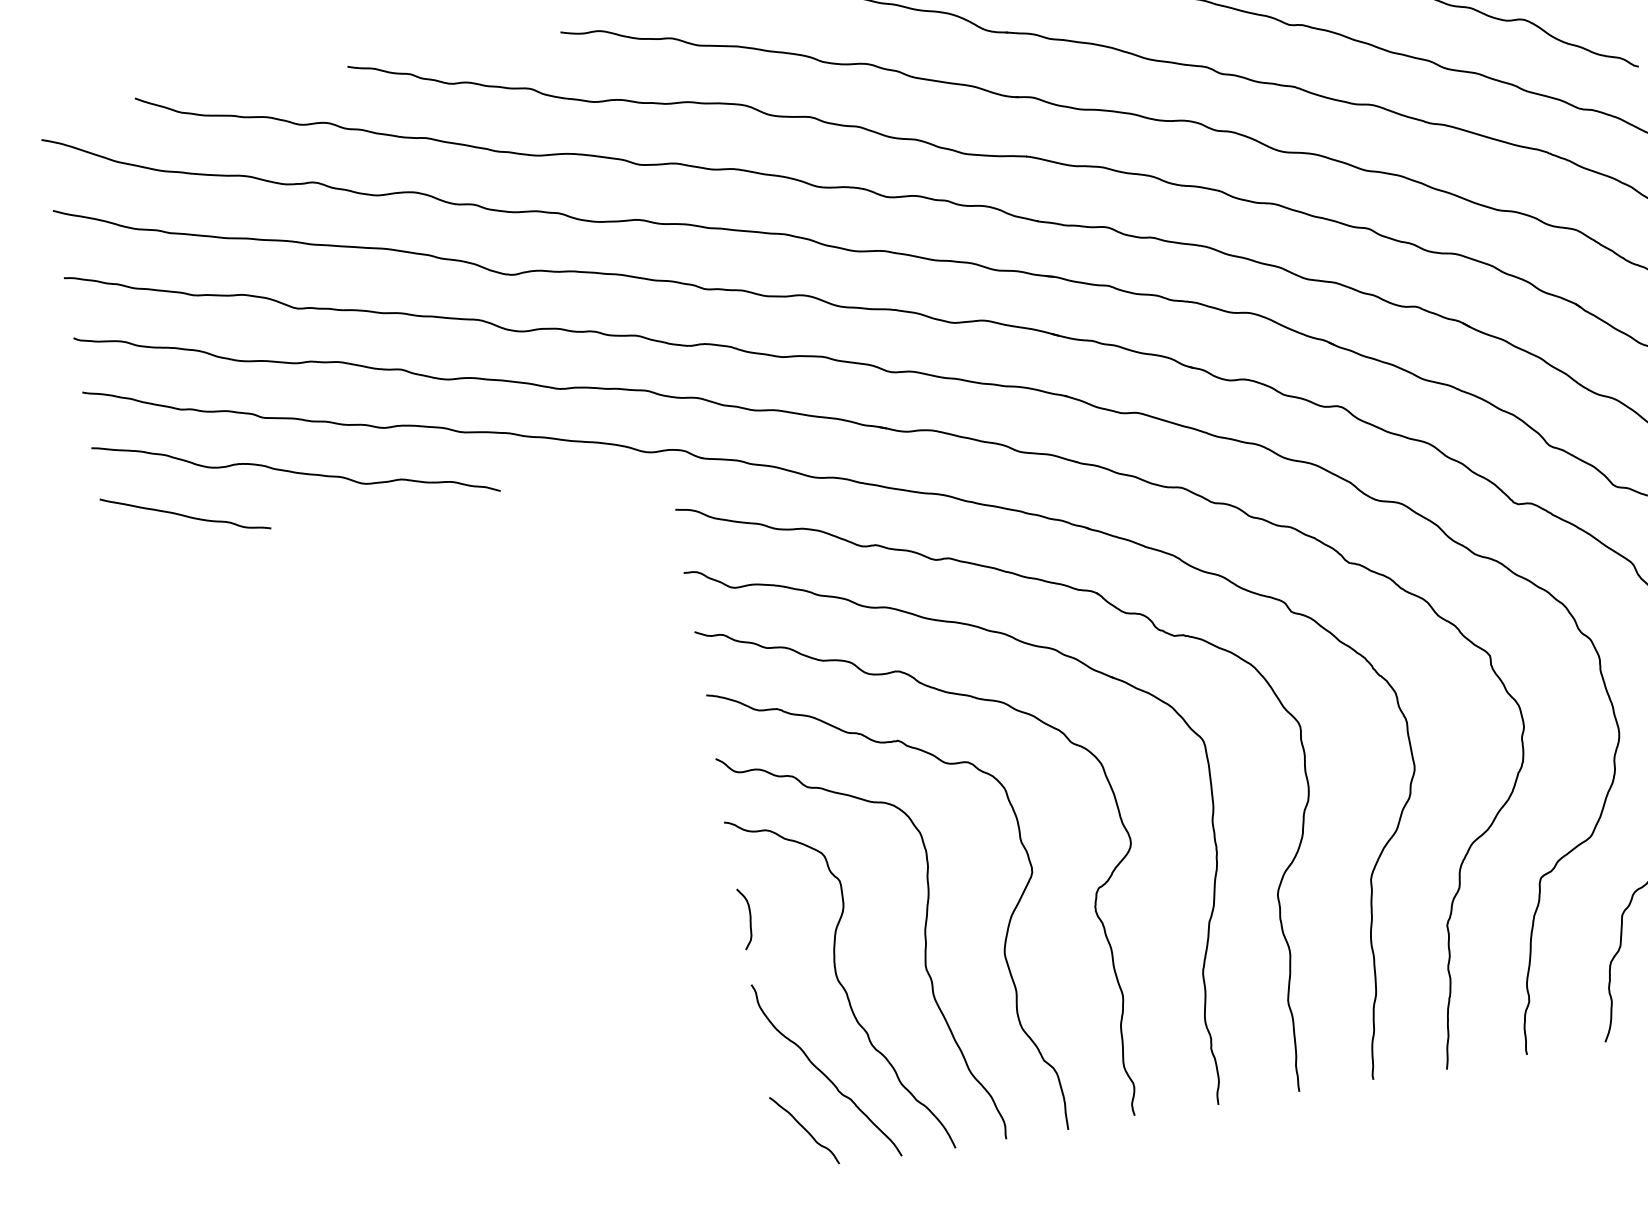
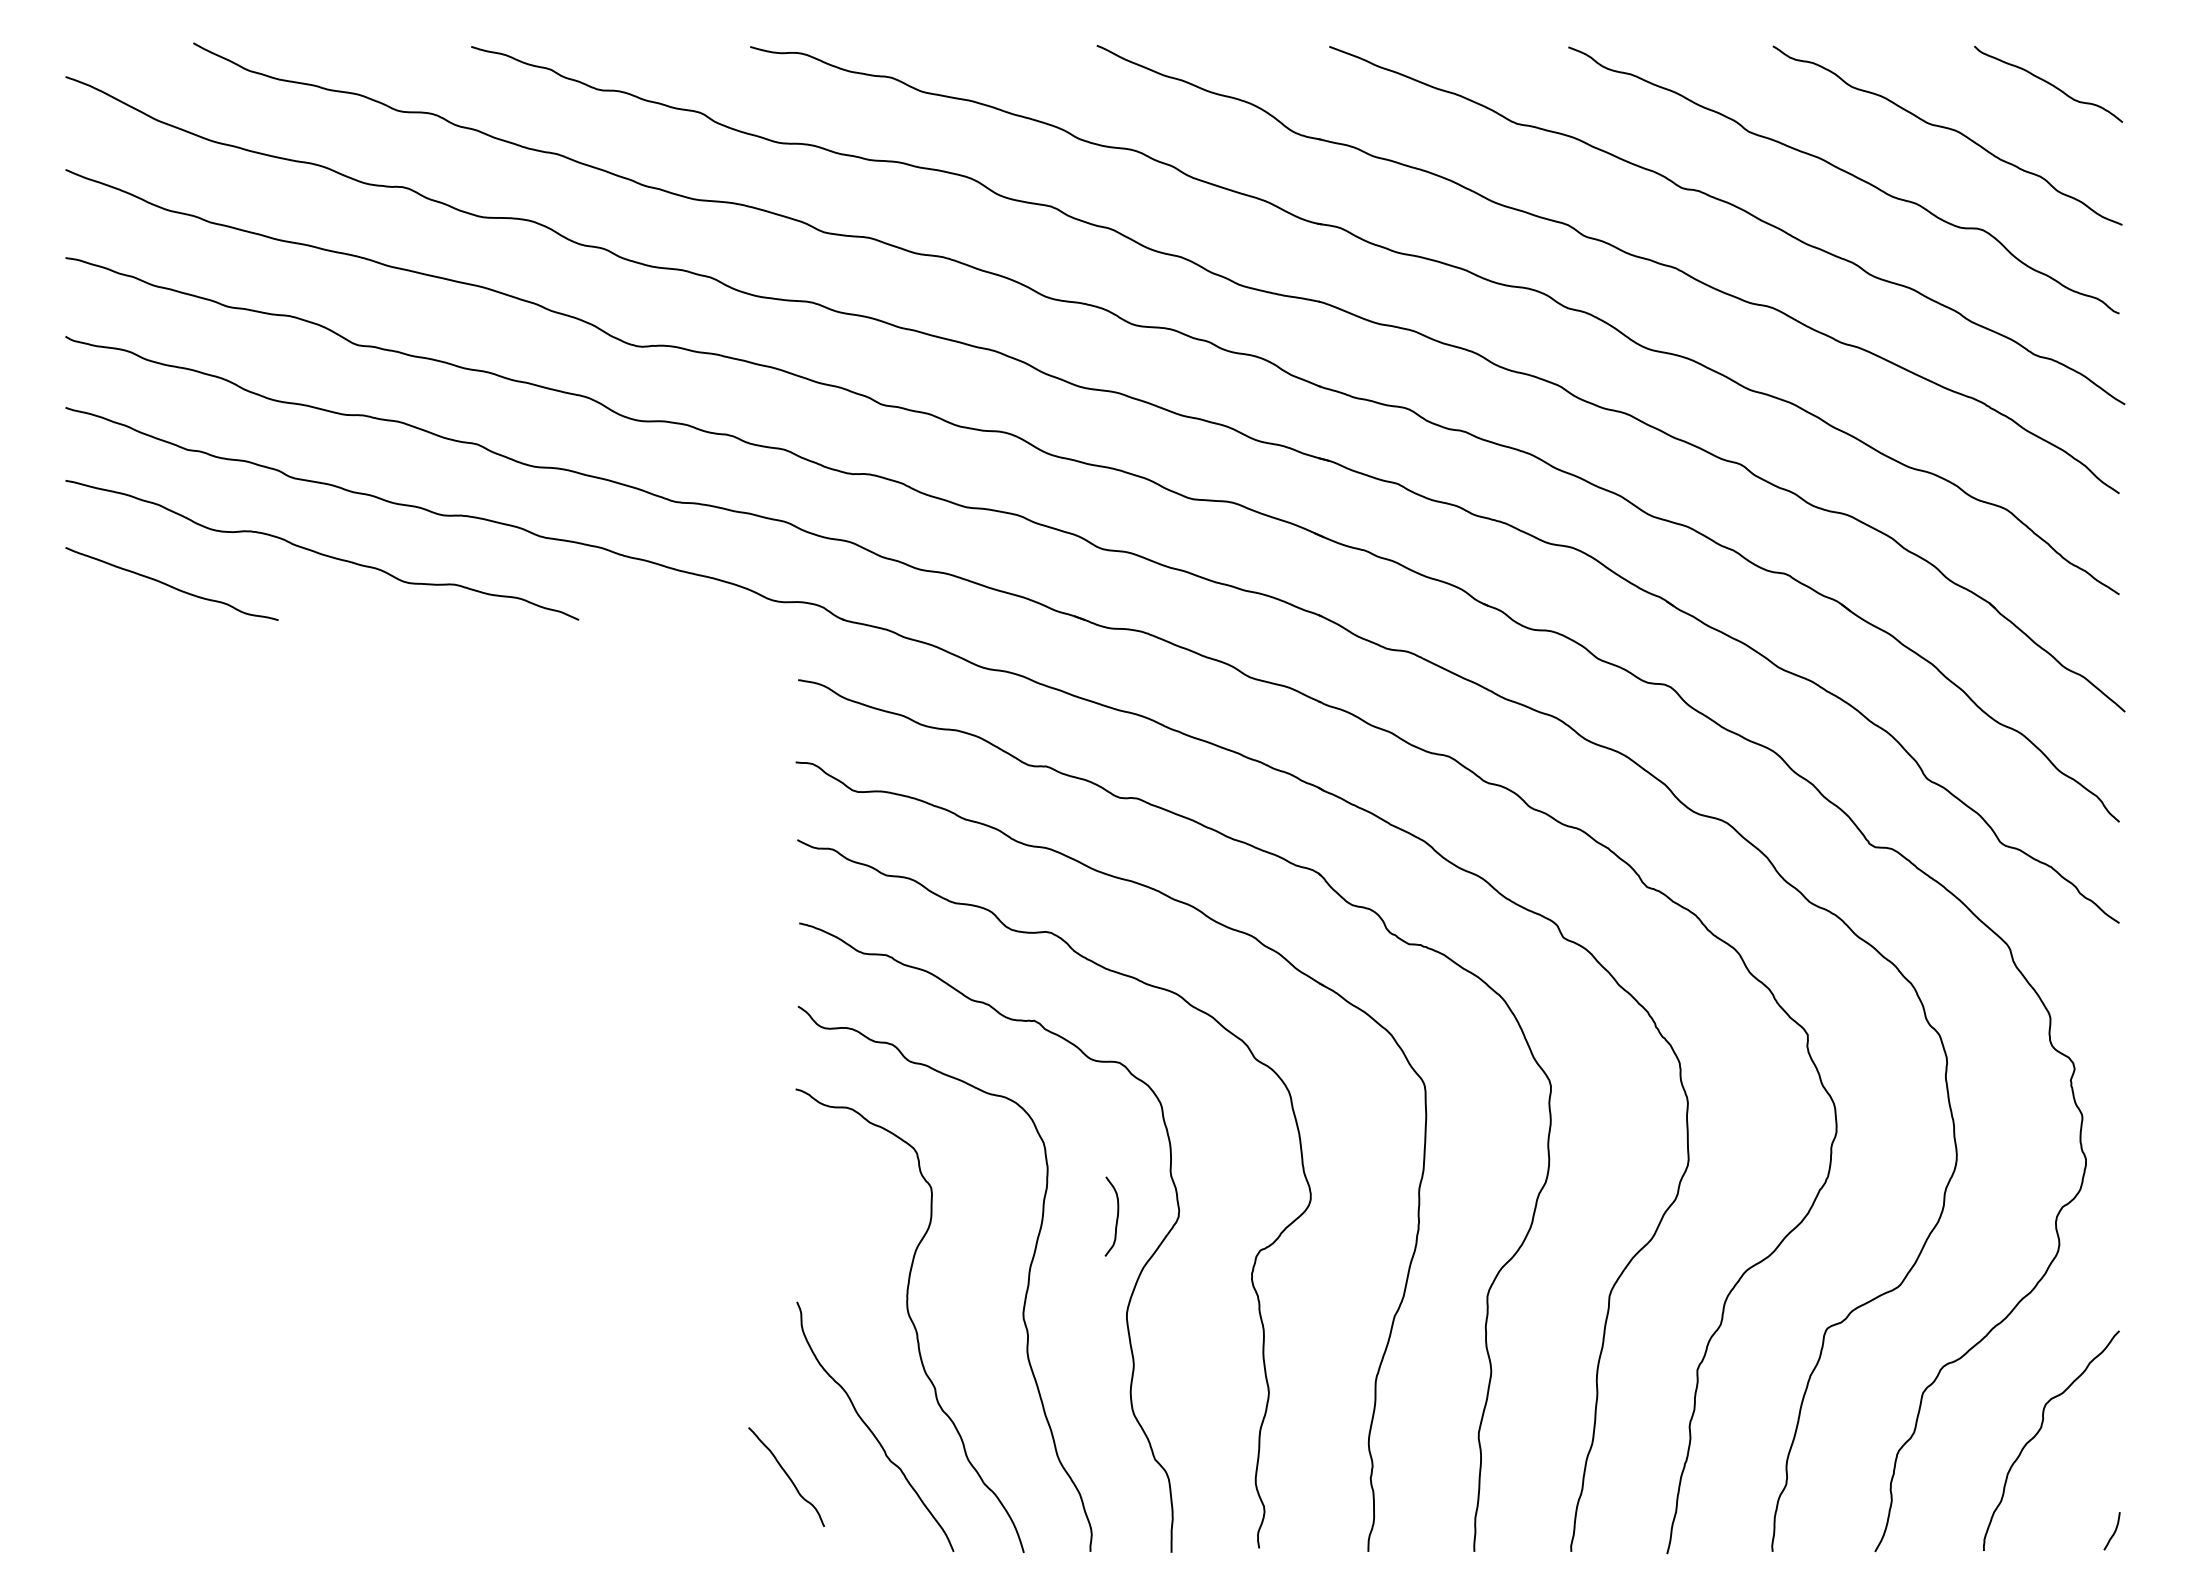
curve: (749, 918) -> (1116, 1216), moved
curve: (804, 1129) -> (786, 1475), moved

